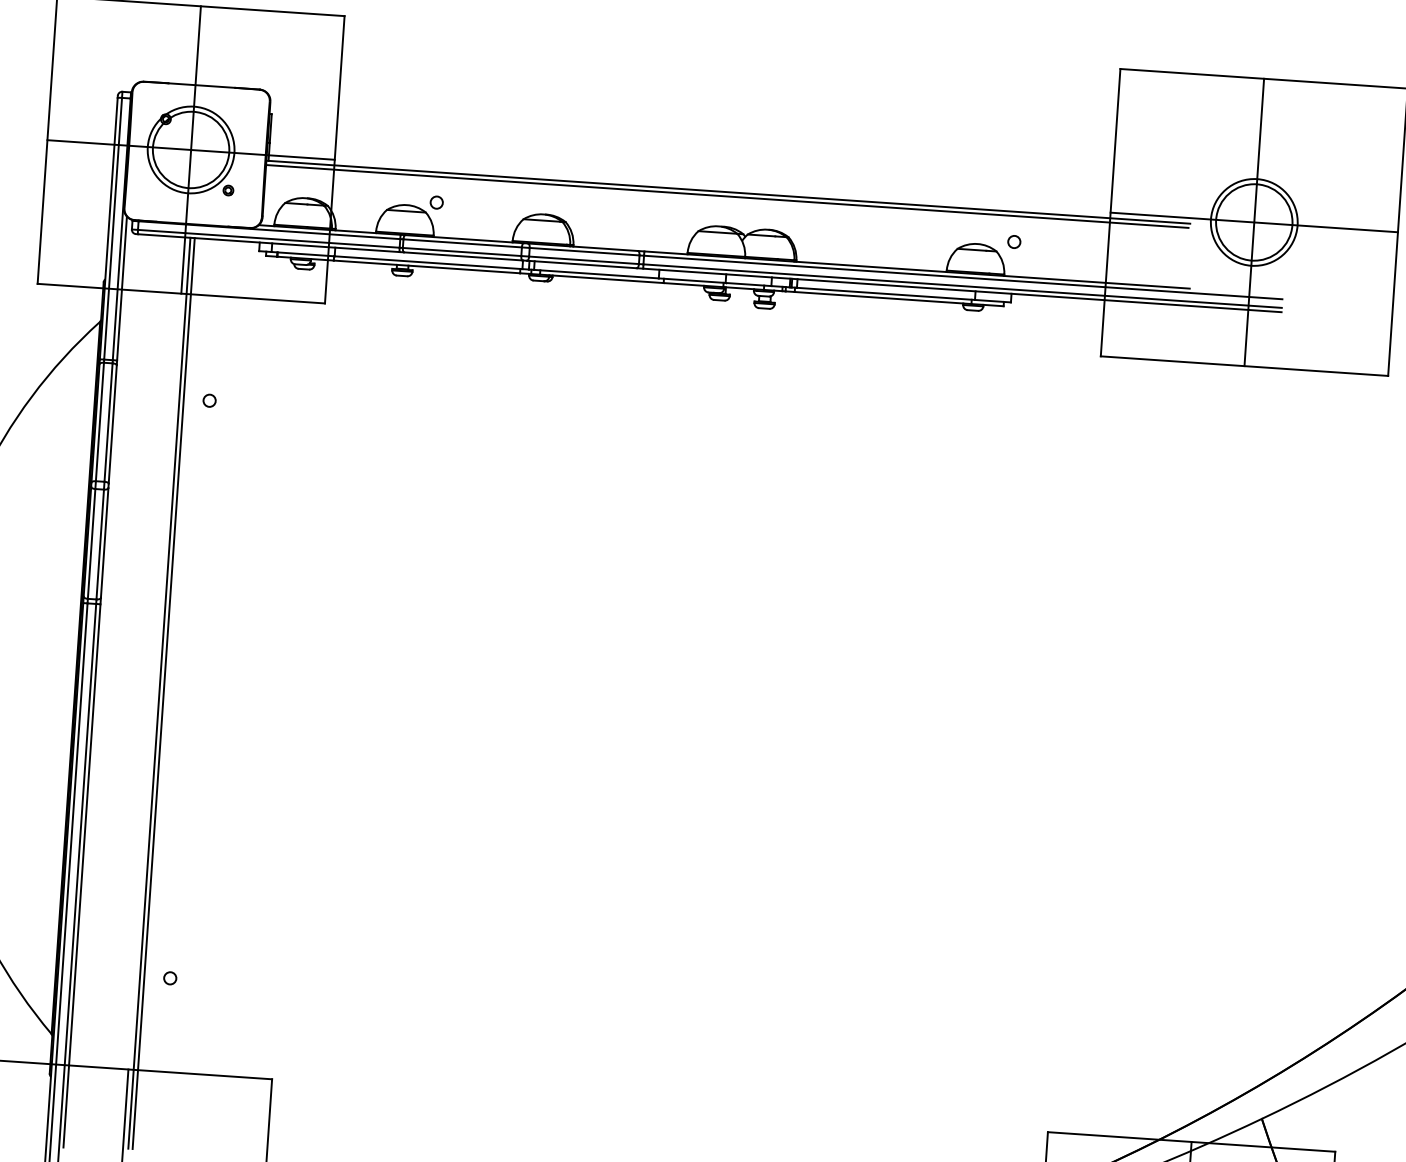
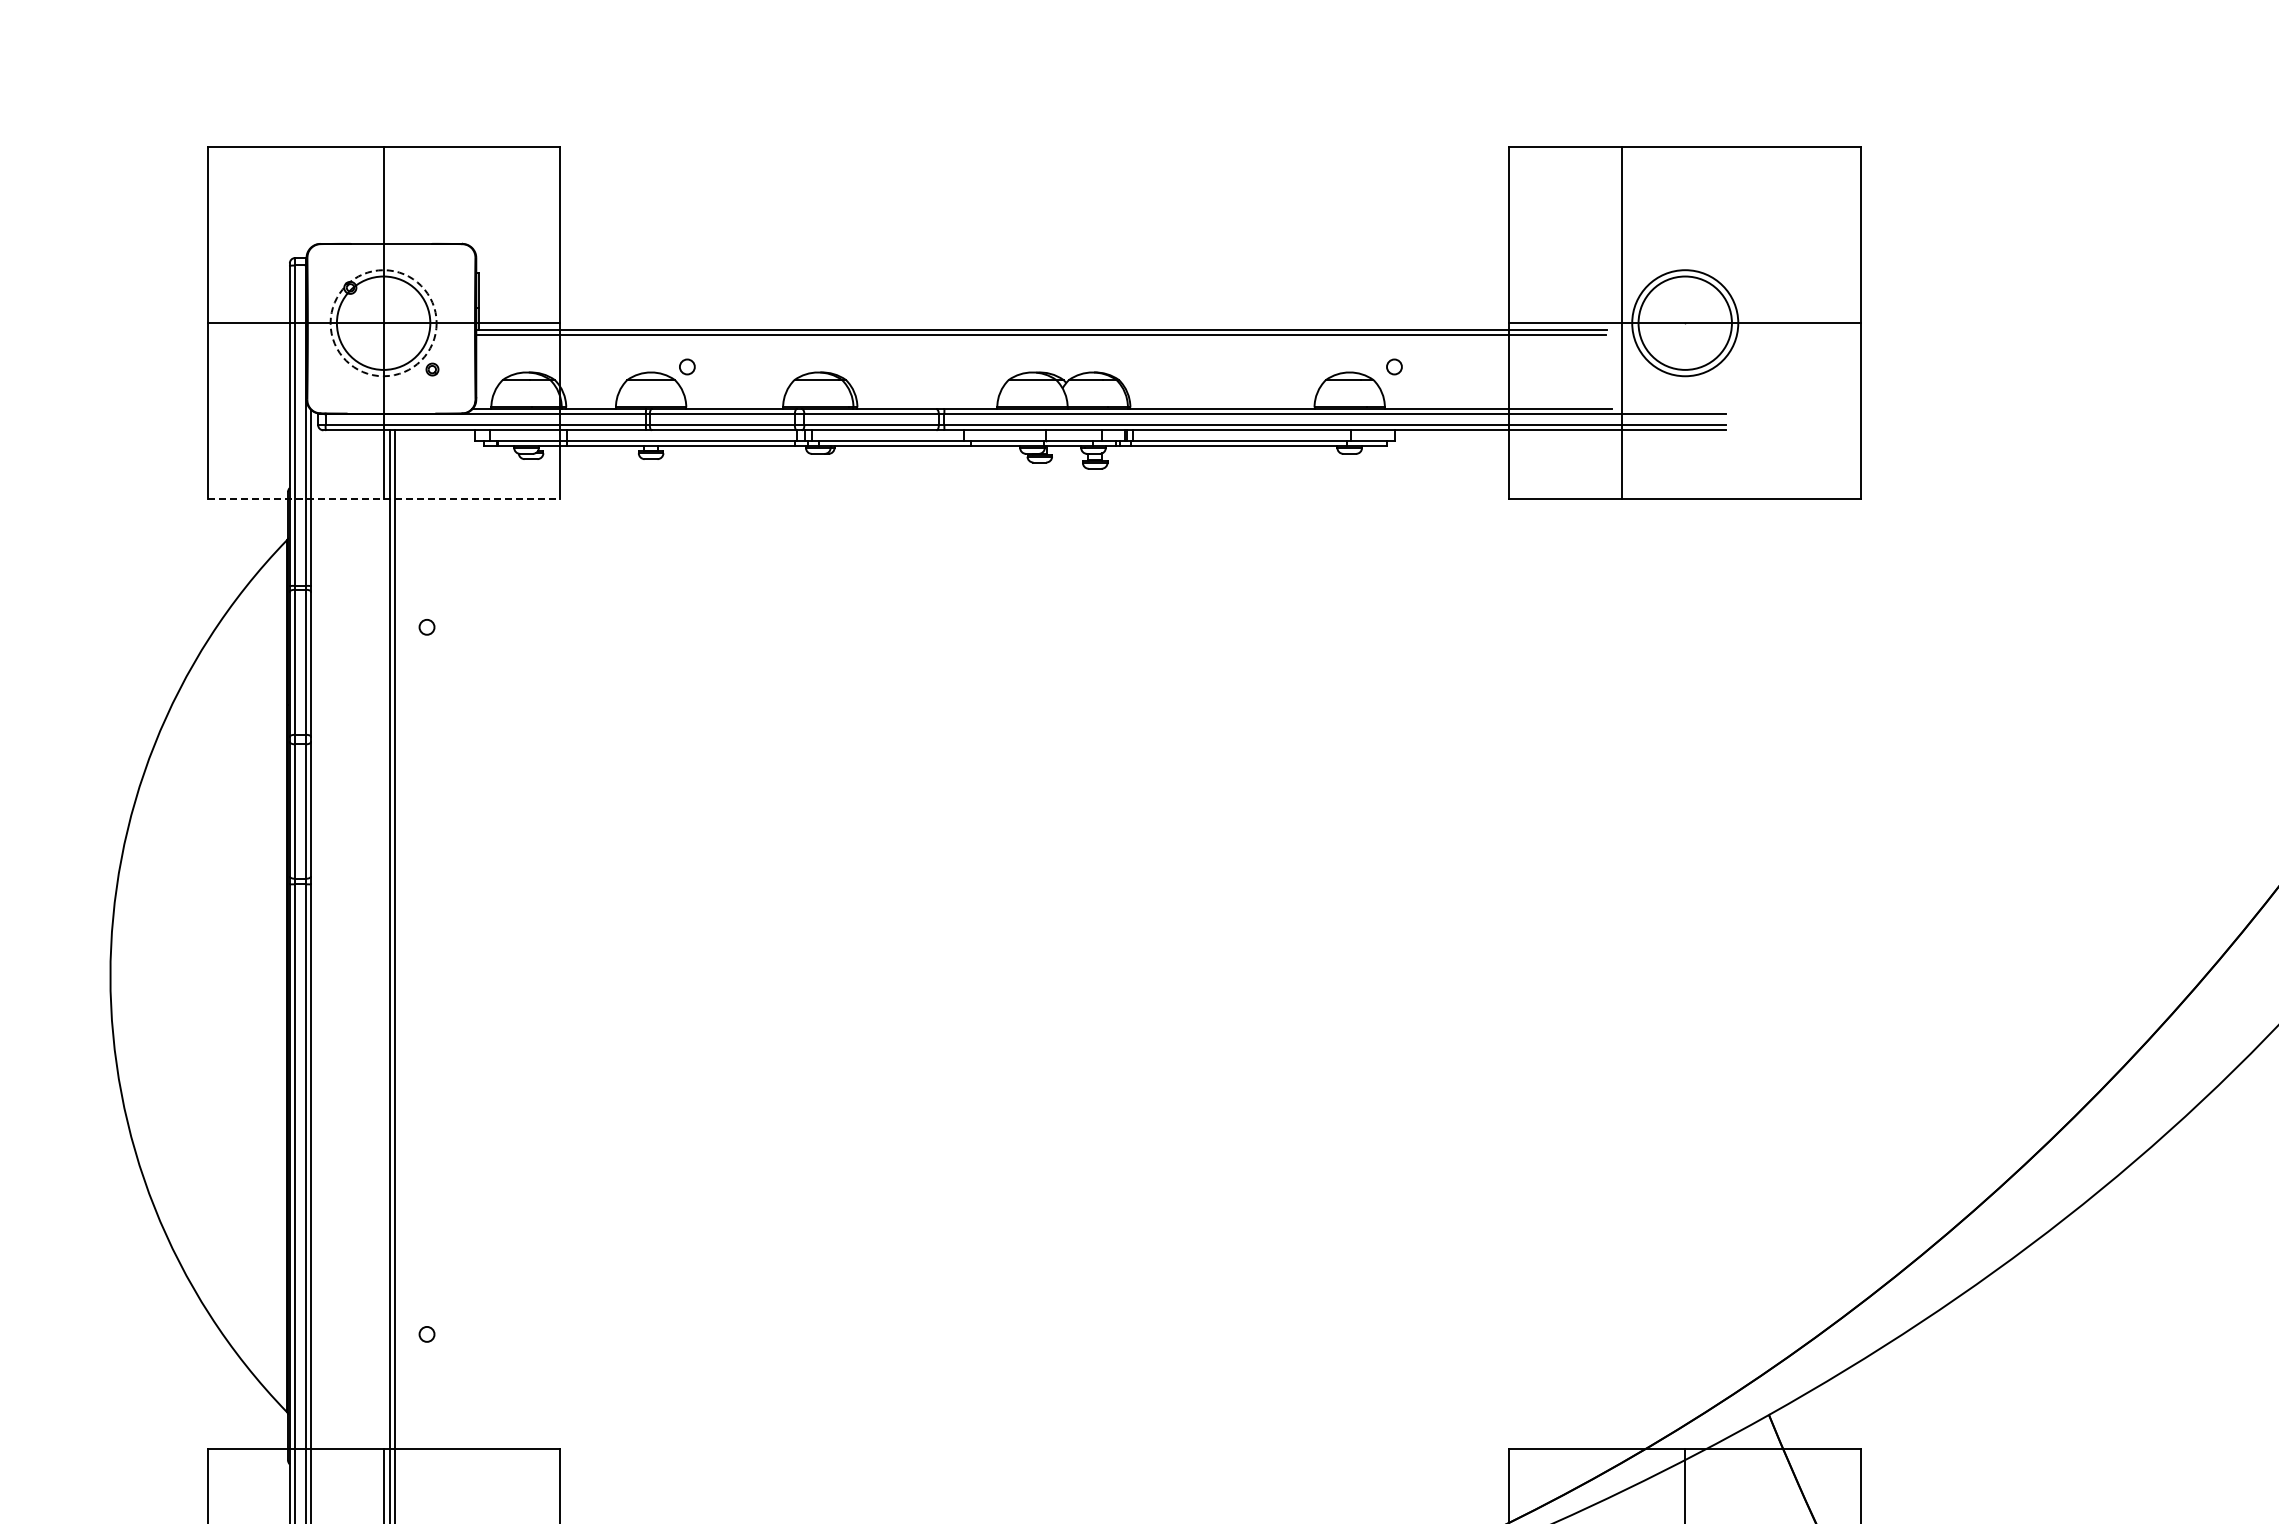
circle: (190, 150) -> (383, 323), solid -> dashed
line: (1254, 222) -> (1622, 323), moved
line: (181, 293) -> (383, 499), solid -> dashed

